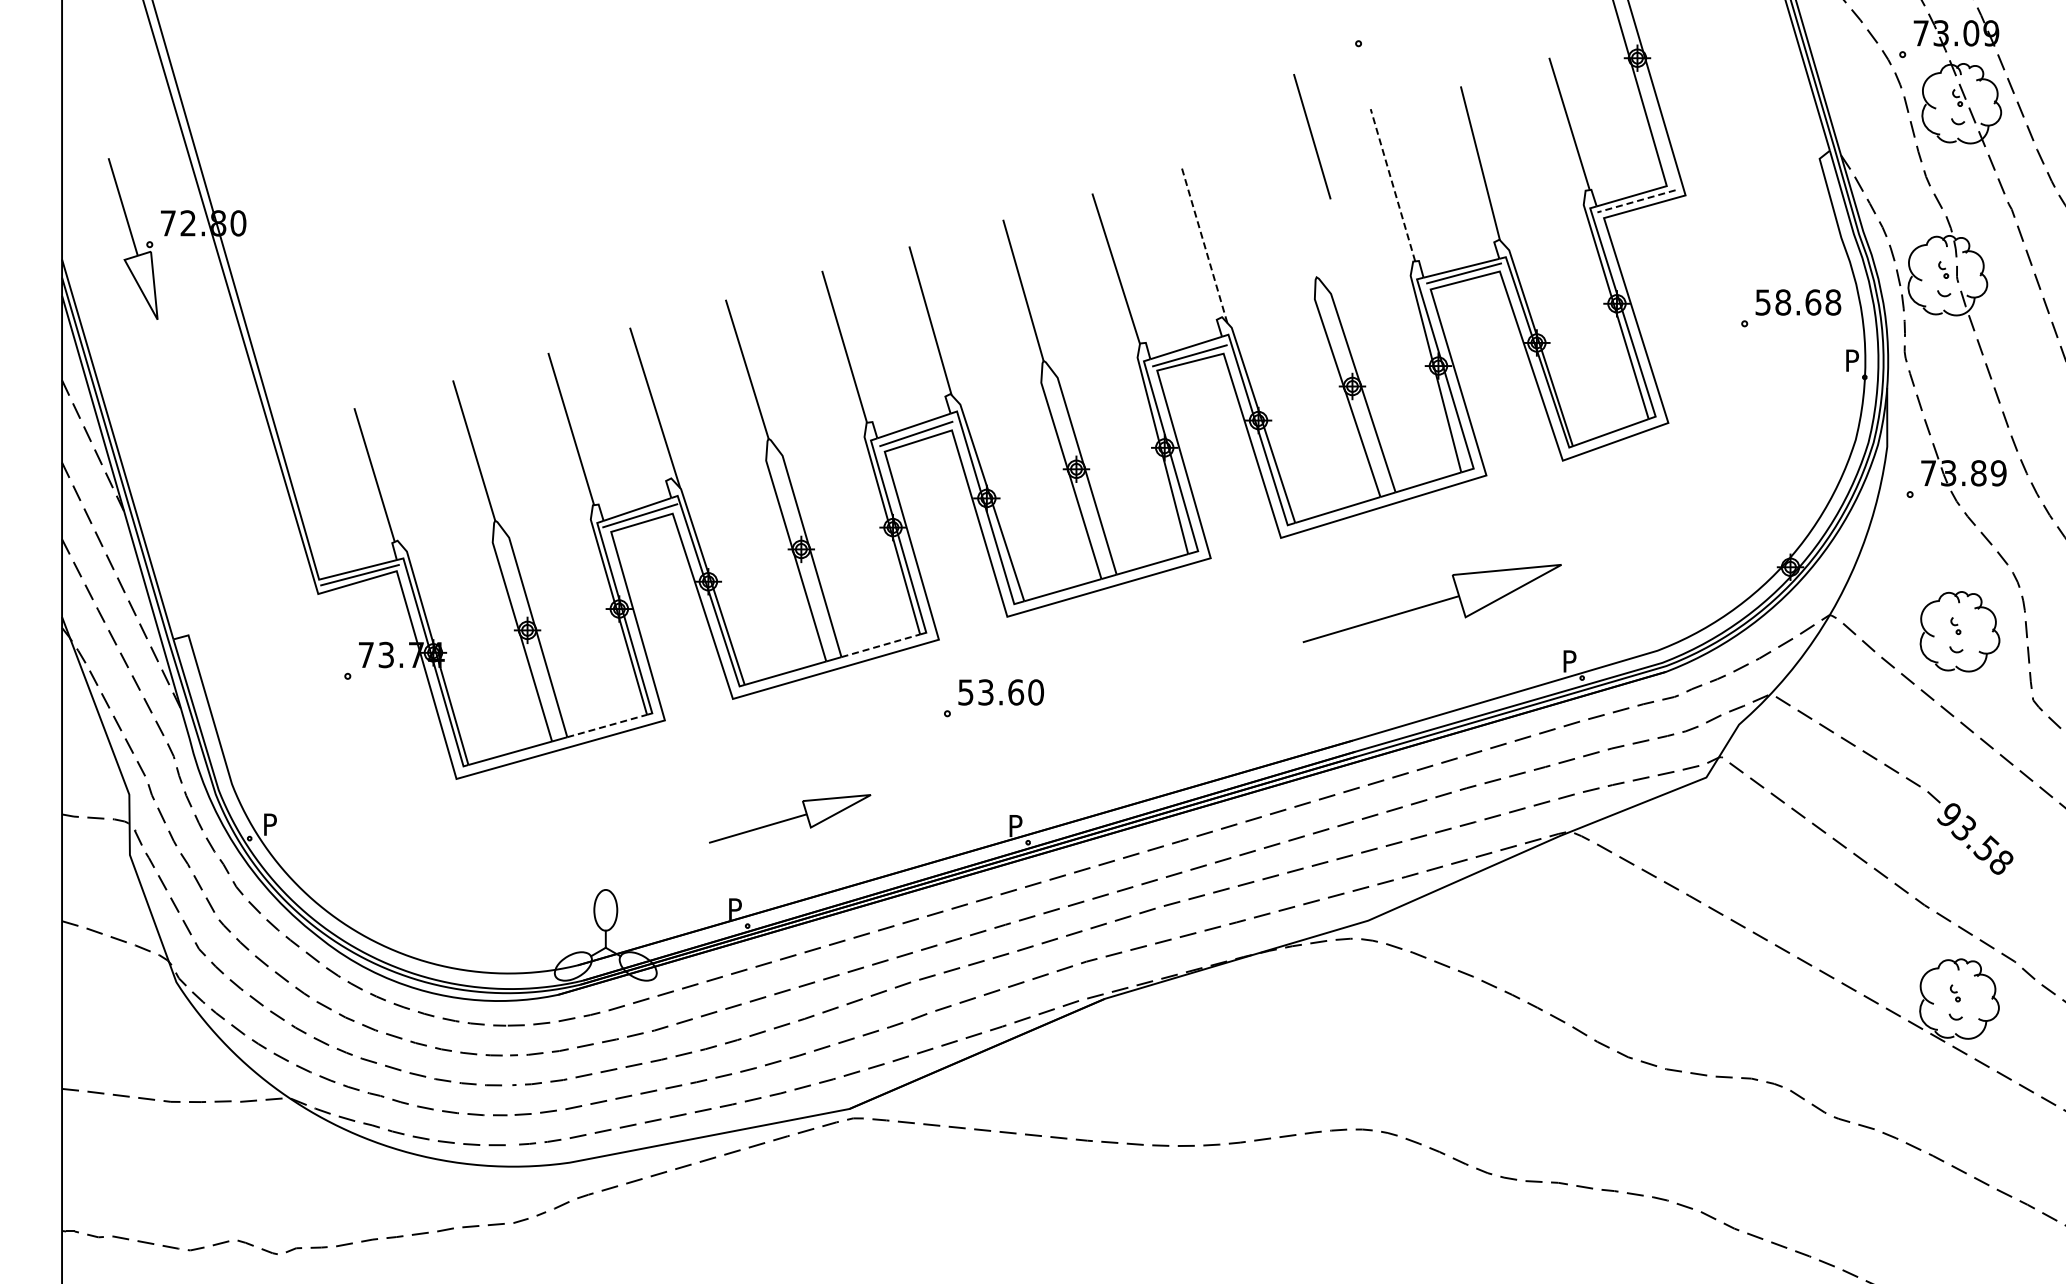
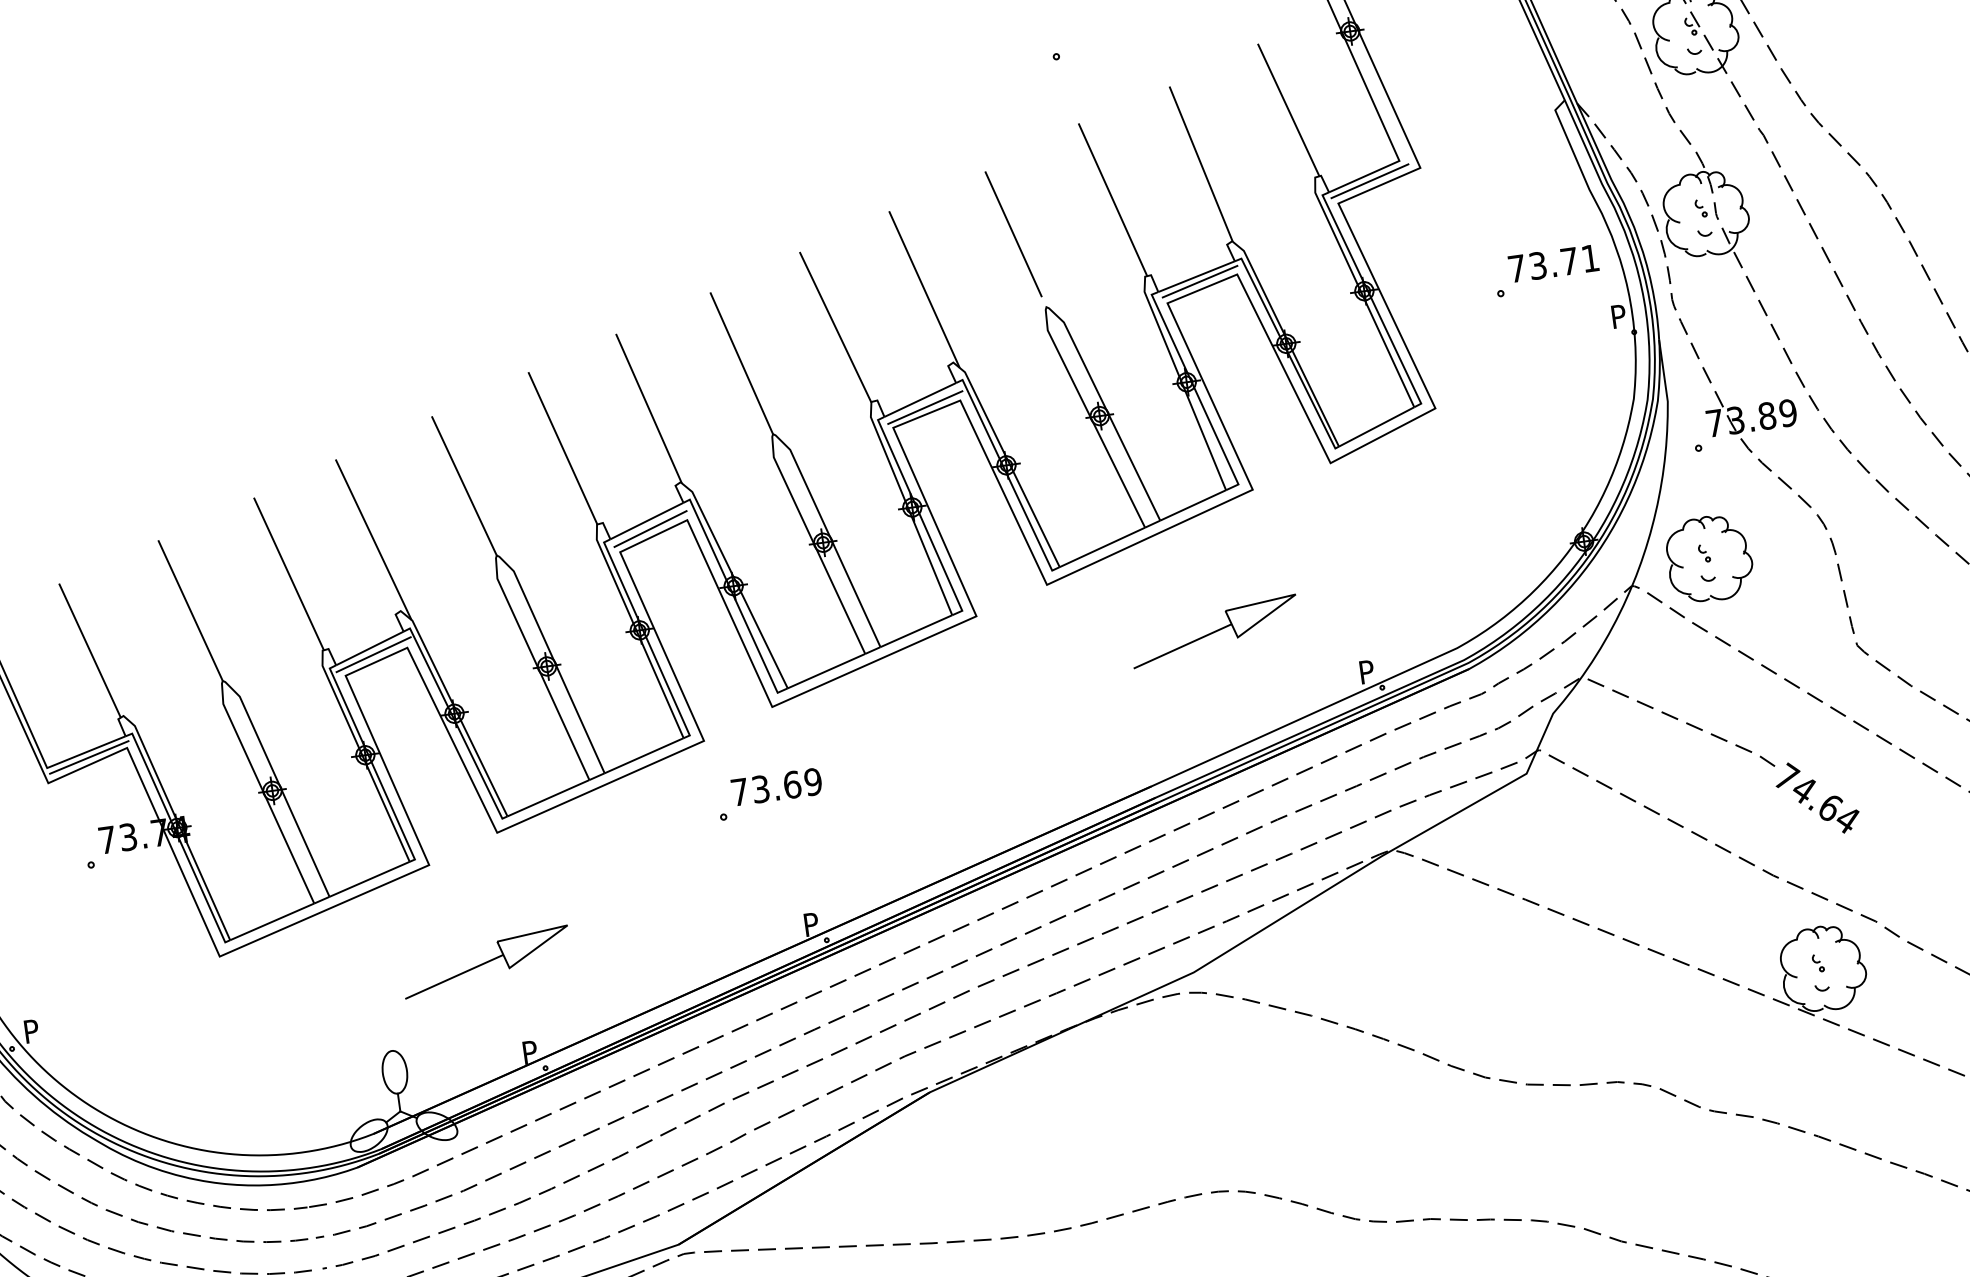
line: (1312, 136) -> (1013, 234), moved
line: (1392, 184) -> (1112, 199), dashed -> solid
line: (1636, 201) -> (1369, 181), dashed -> solid
line: (1204, 244) -> (924, 289), dashed -> solid
text: (1798, 302) -> (1554, 263), 58.68 -> 73.71
part: (1432, 603) -> (1214, 631), size x0.62
part: (1959, 631) -> (1709, 558), moved
line: (880, 645) -> (643, 755), dashed -> solid
text: (1001, 692) -> (777, 787), 53.60 -> 73.69
line: (607, 725) -> (369, 878), dashed -> solid
part: (790, 818) -> (486, 961), moved
text: (1975, 838) -> (1816, 798), 93.58 -> 74.64

